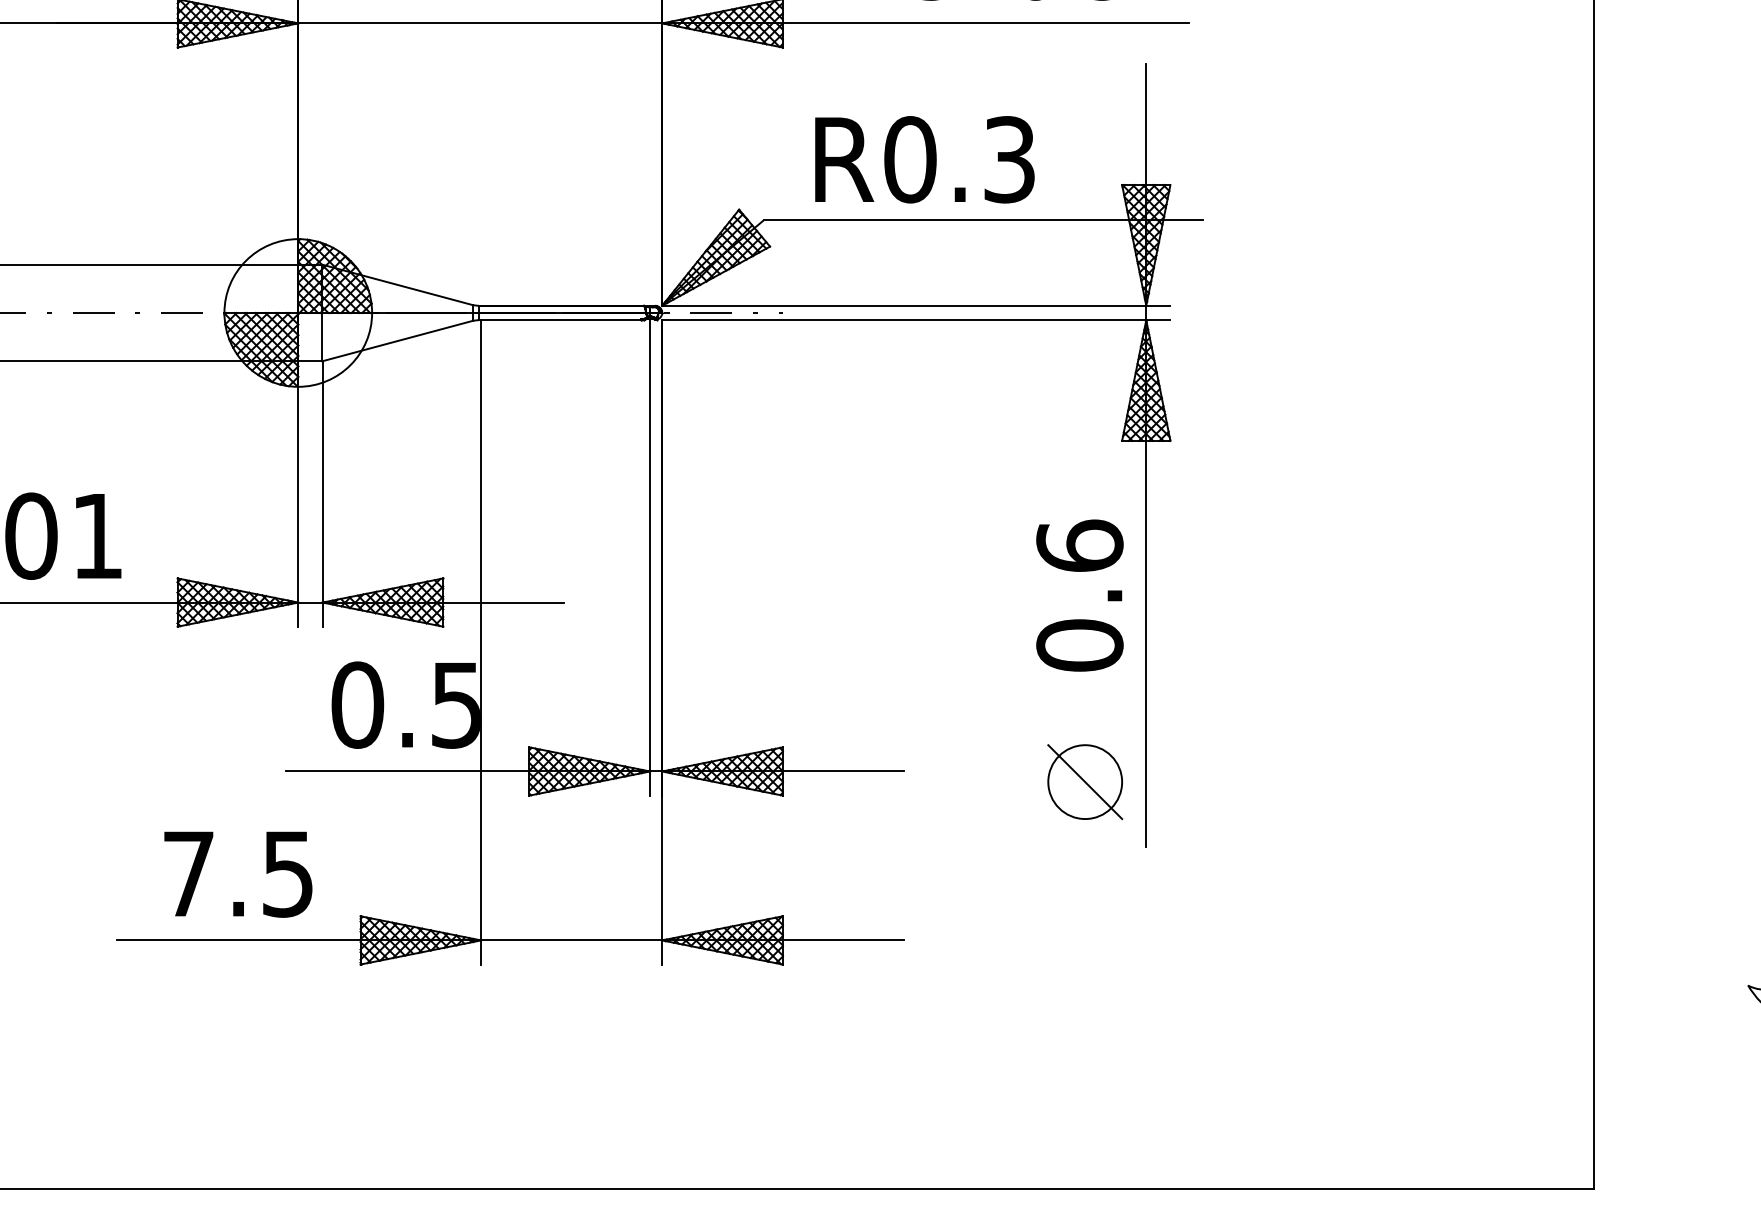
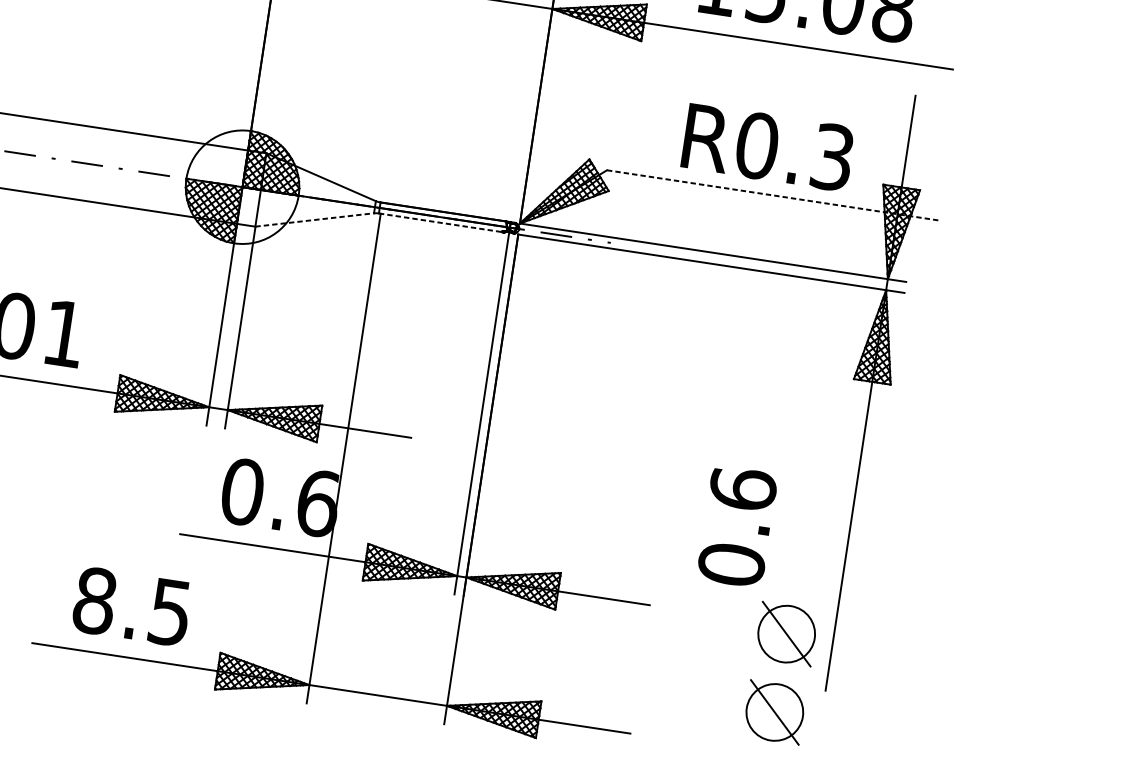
text: (924, 159) -> (768, 147), moved
line: (983, 220) -> (773, 195), solid -> dashed
line: (561, 320) -> (441, 223), solid -> dashed
line: (397, 341) -> (314, 220), solid -> dashed
text: (1079, 595) -> (737, 526), moved
text: (457, 704) -> (318, 503), 0.5 -> 0.6
text: (188, 873) -> (94, 600), 7.5 -> 8.5
part: (1085, 885) -> (775, 712), added

